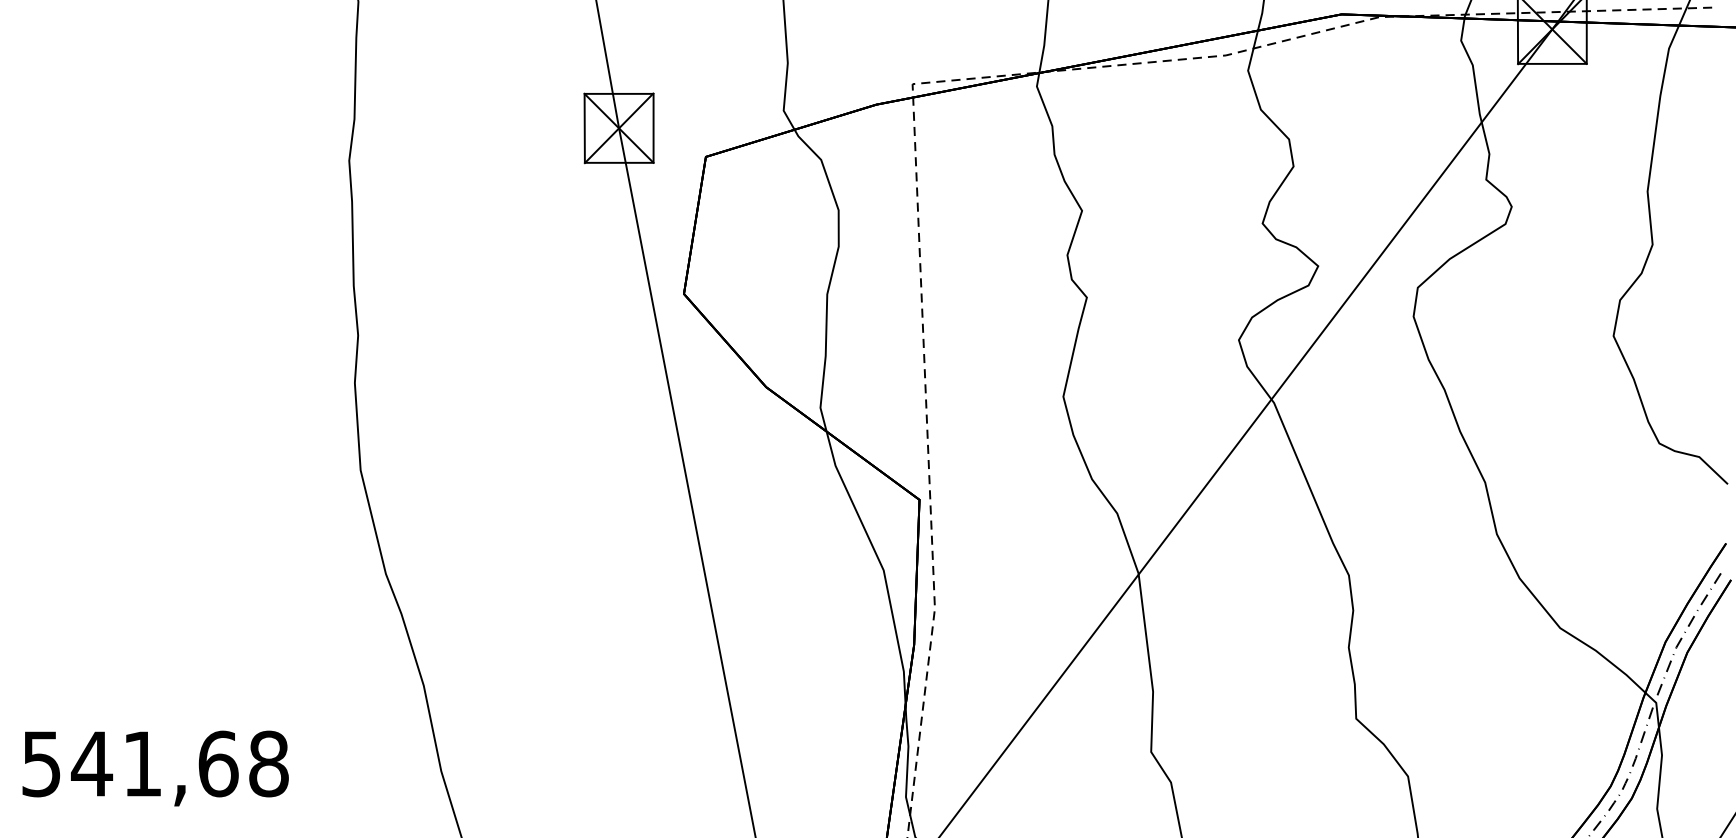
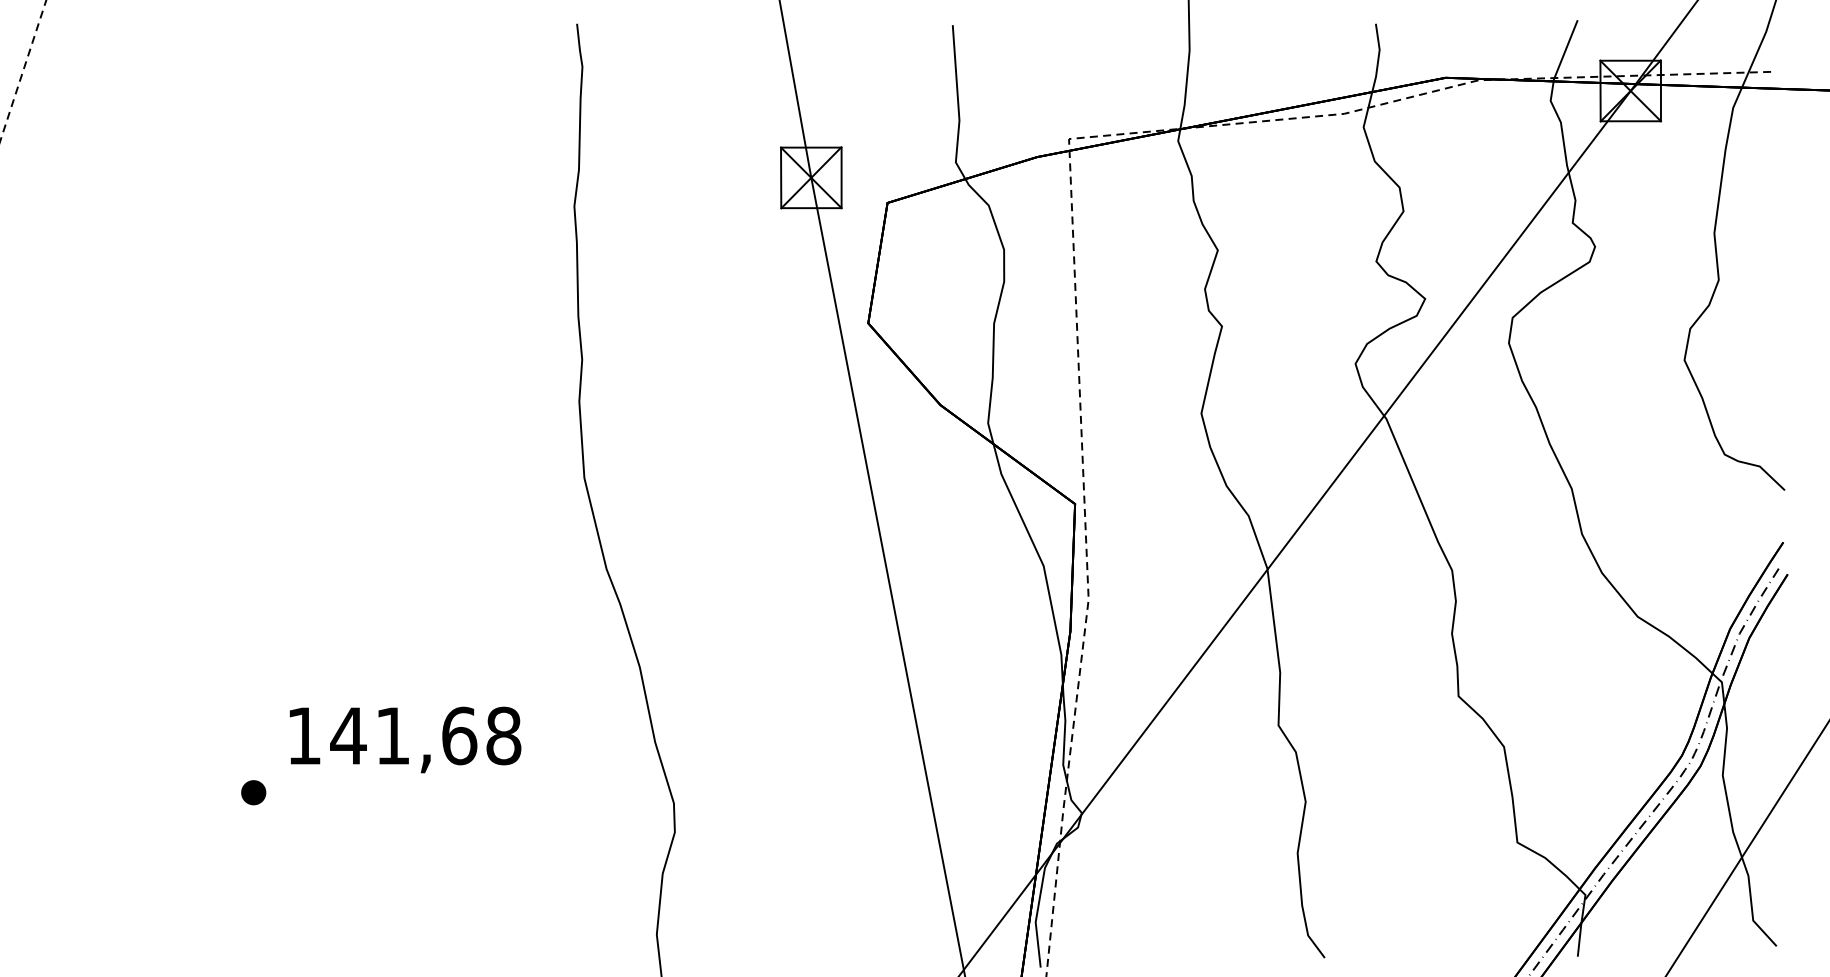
text: (40, 764) -> (303, 736), 541,68 -> 141,68

